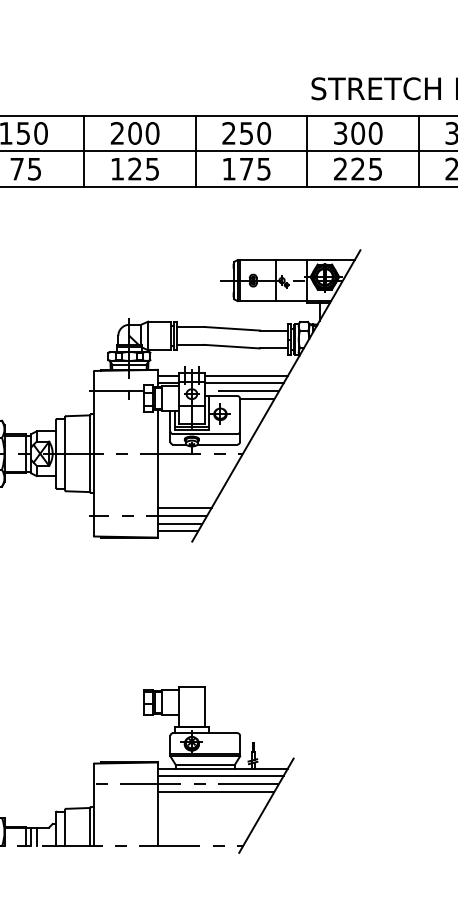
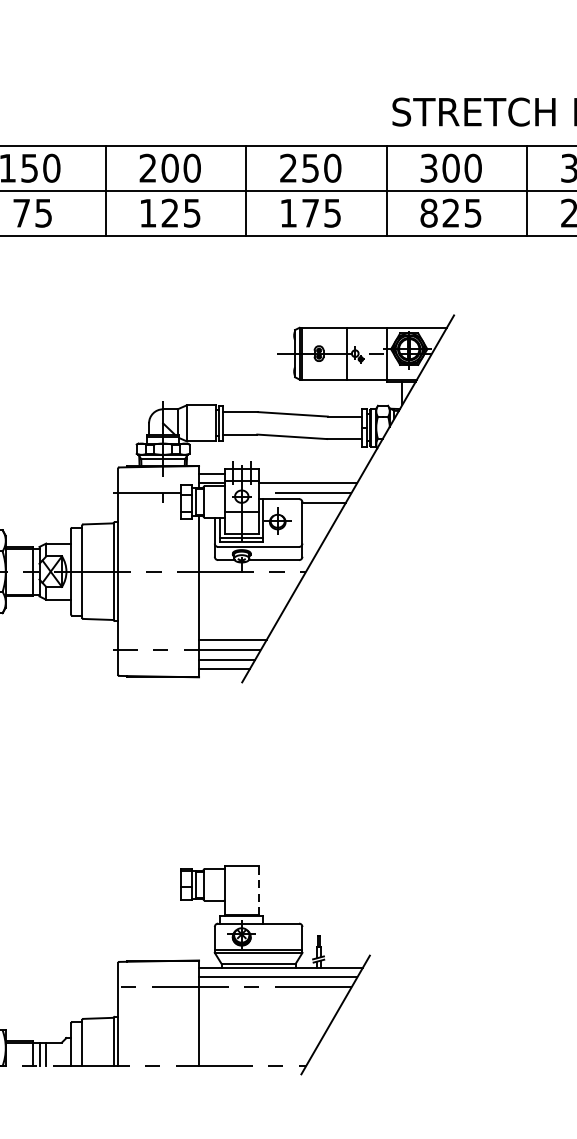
text: (340, 168) -> (428, 212), 225 -> 825
line: (246, 376) -> (310, 474), removed
line: (205, 707) -> (258, 891), solid -> dashed
line: (216, 791) -> (272, 997), removed

